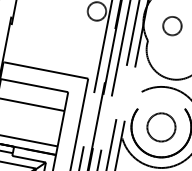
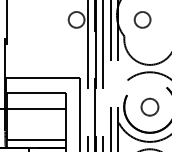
circle: (160, 127) -> (149, 107), size x0.7

